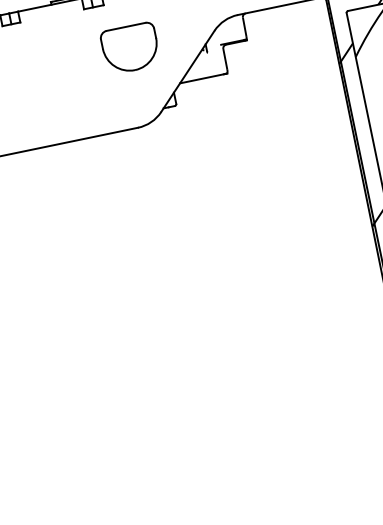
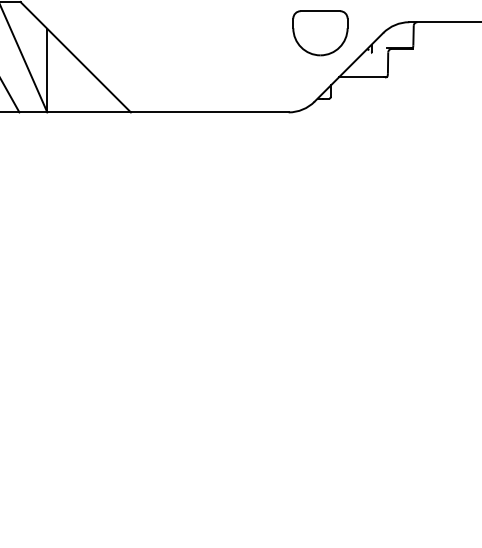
part: (130, 48) -> (320, 33), moved

